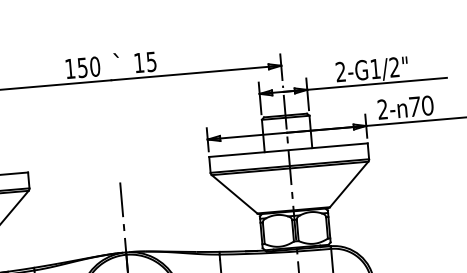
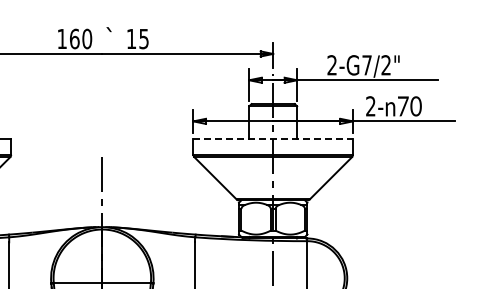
text: (82, 67) -> (74, 38), 150 -> 160
text: (374, 69) -> (366, 65), 2-G1/2" -> 2-G7/2"
line: (288, 149) -> (273, 138), solid -> dashed

